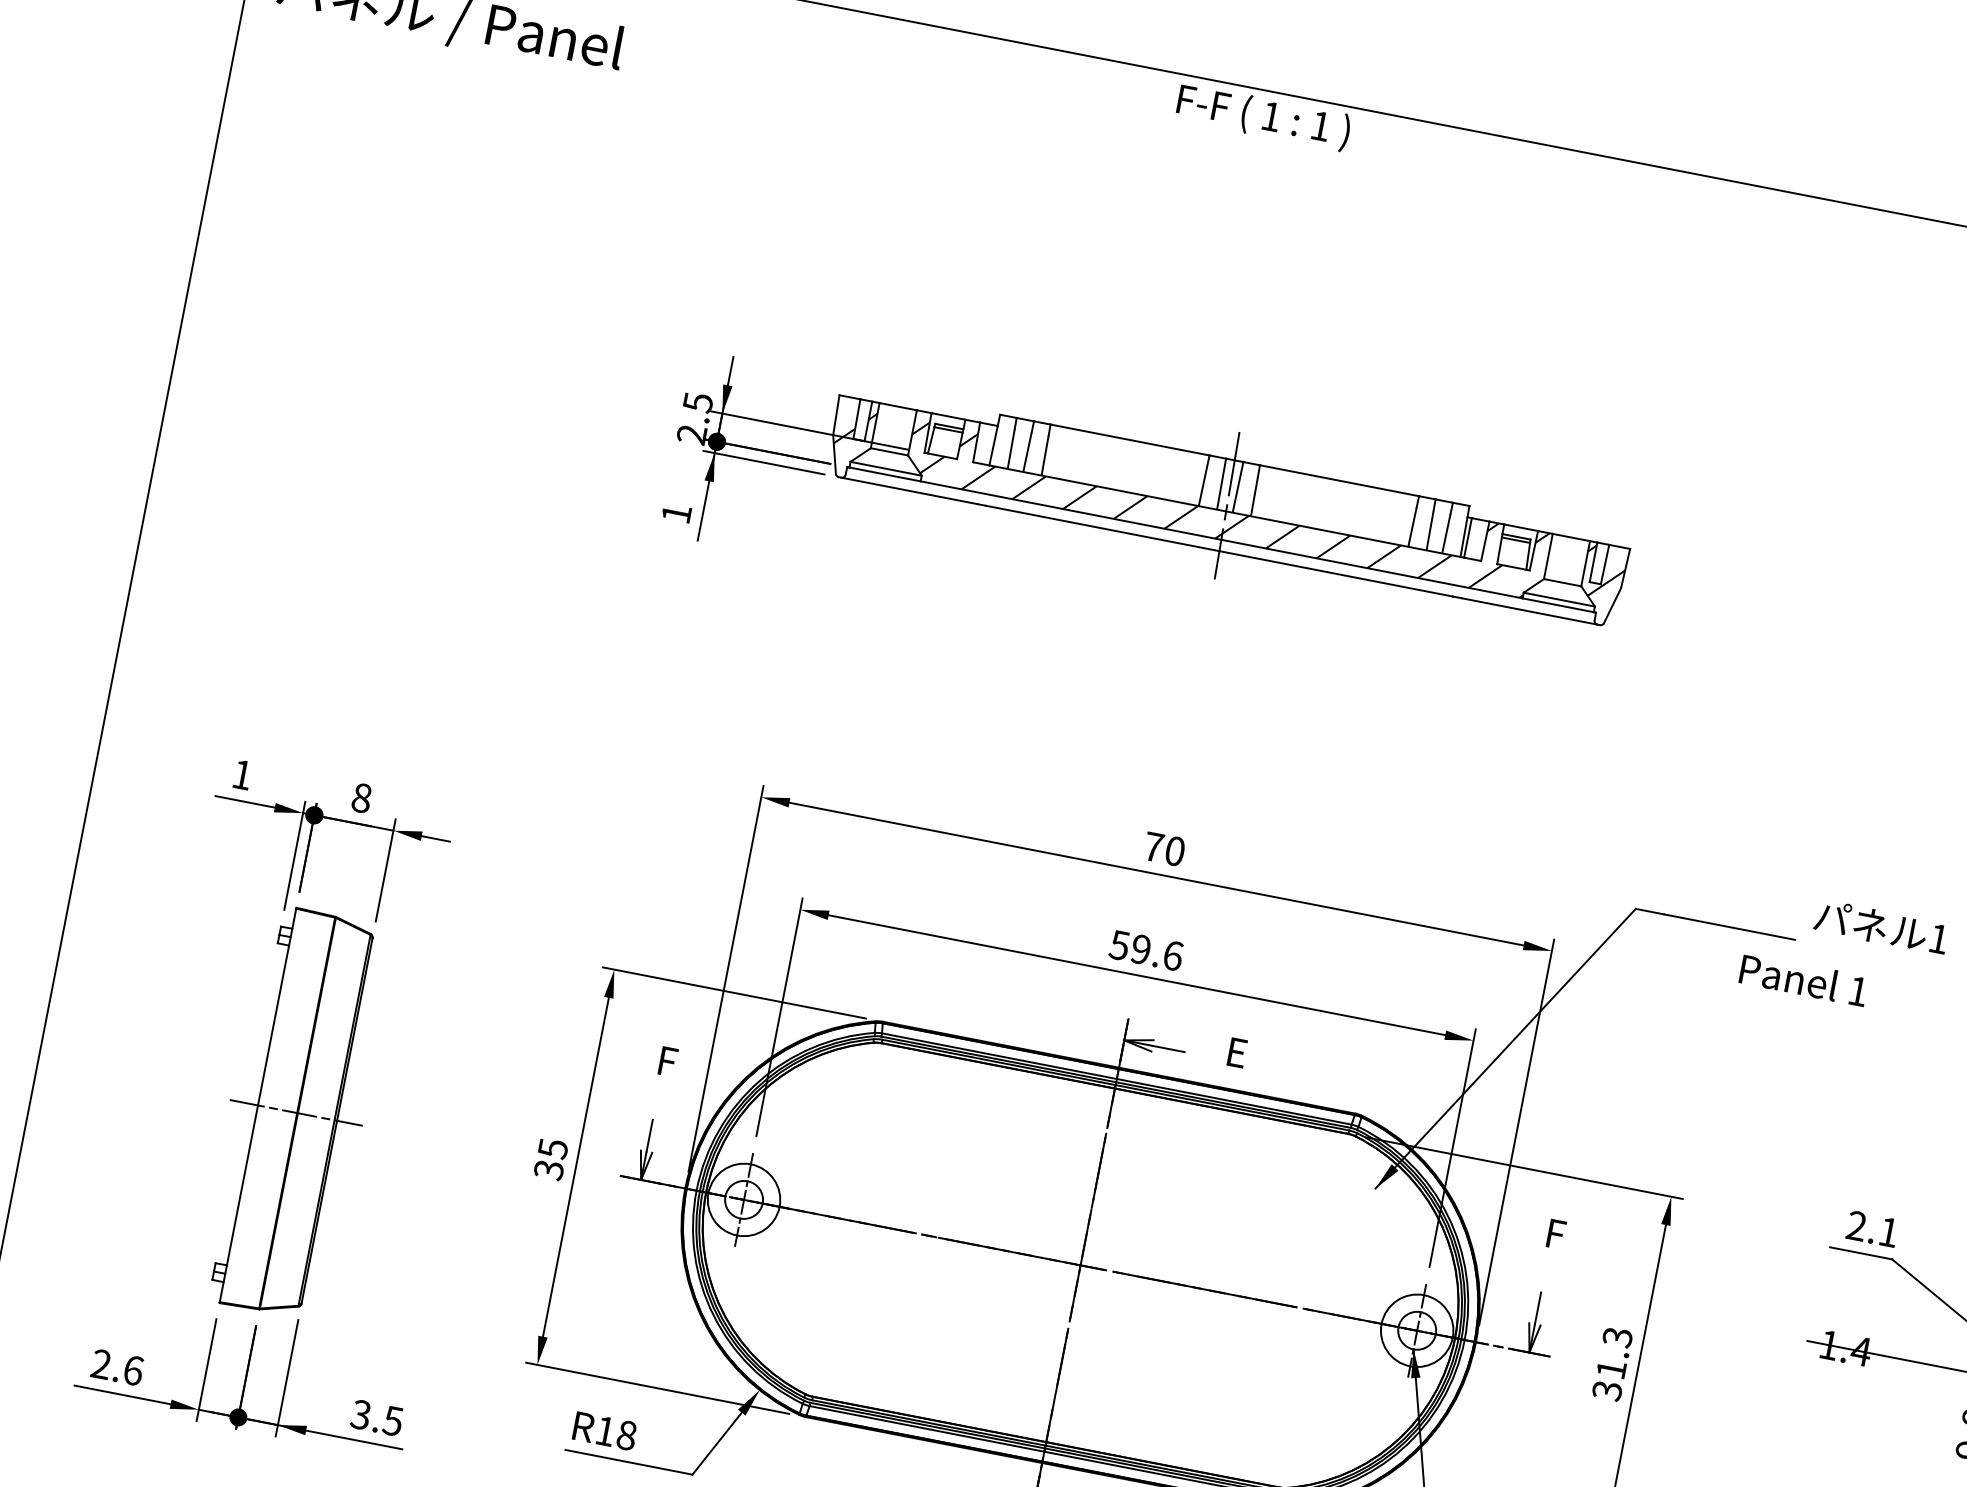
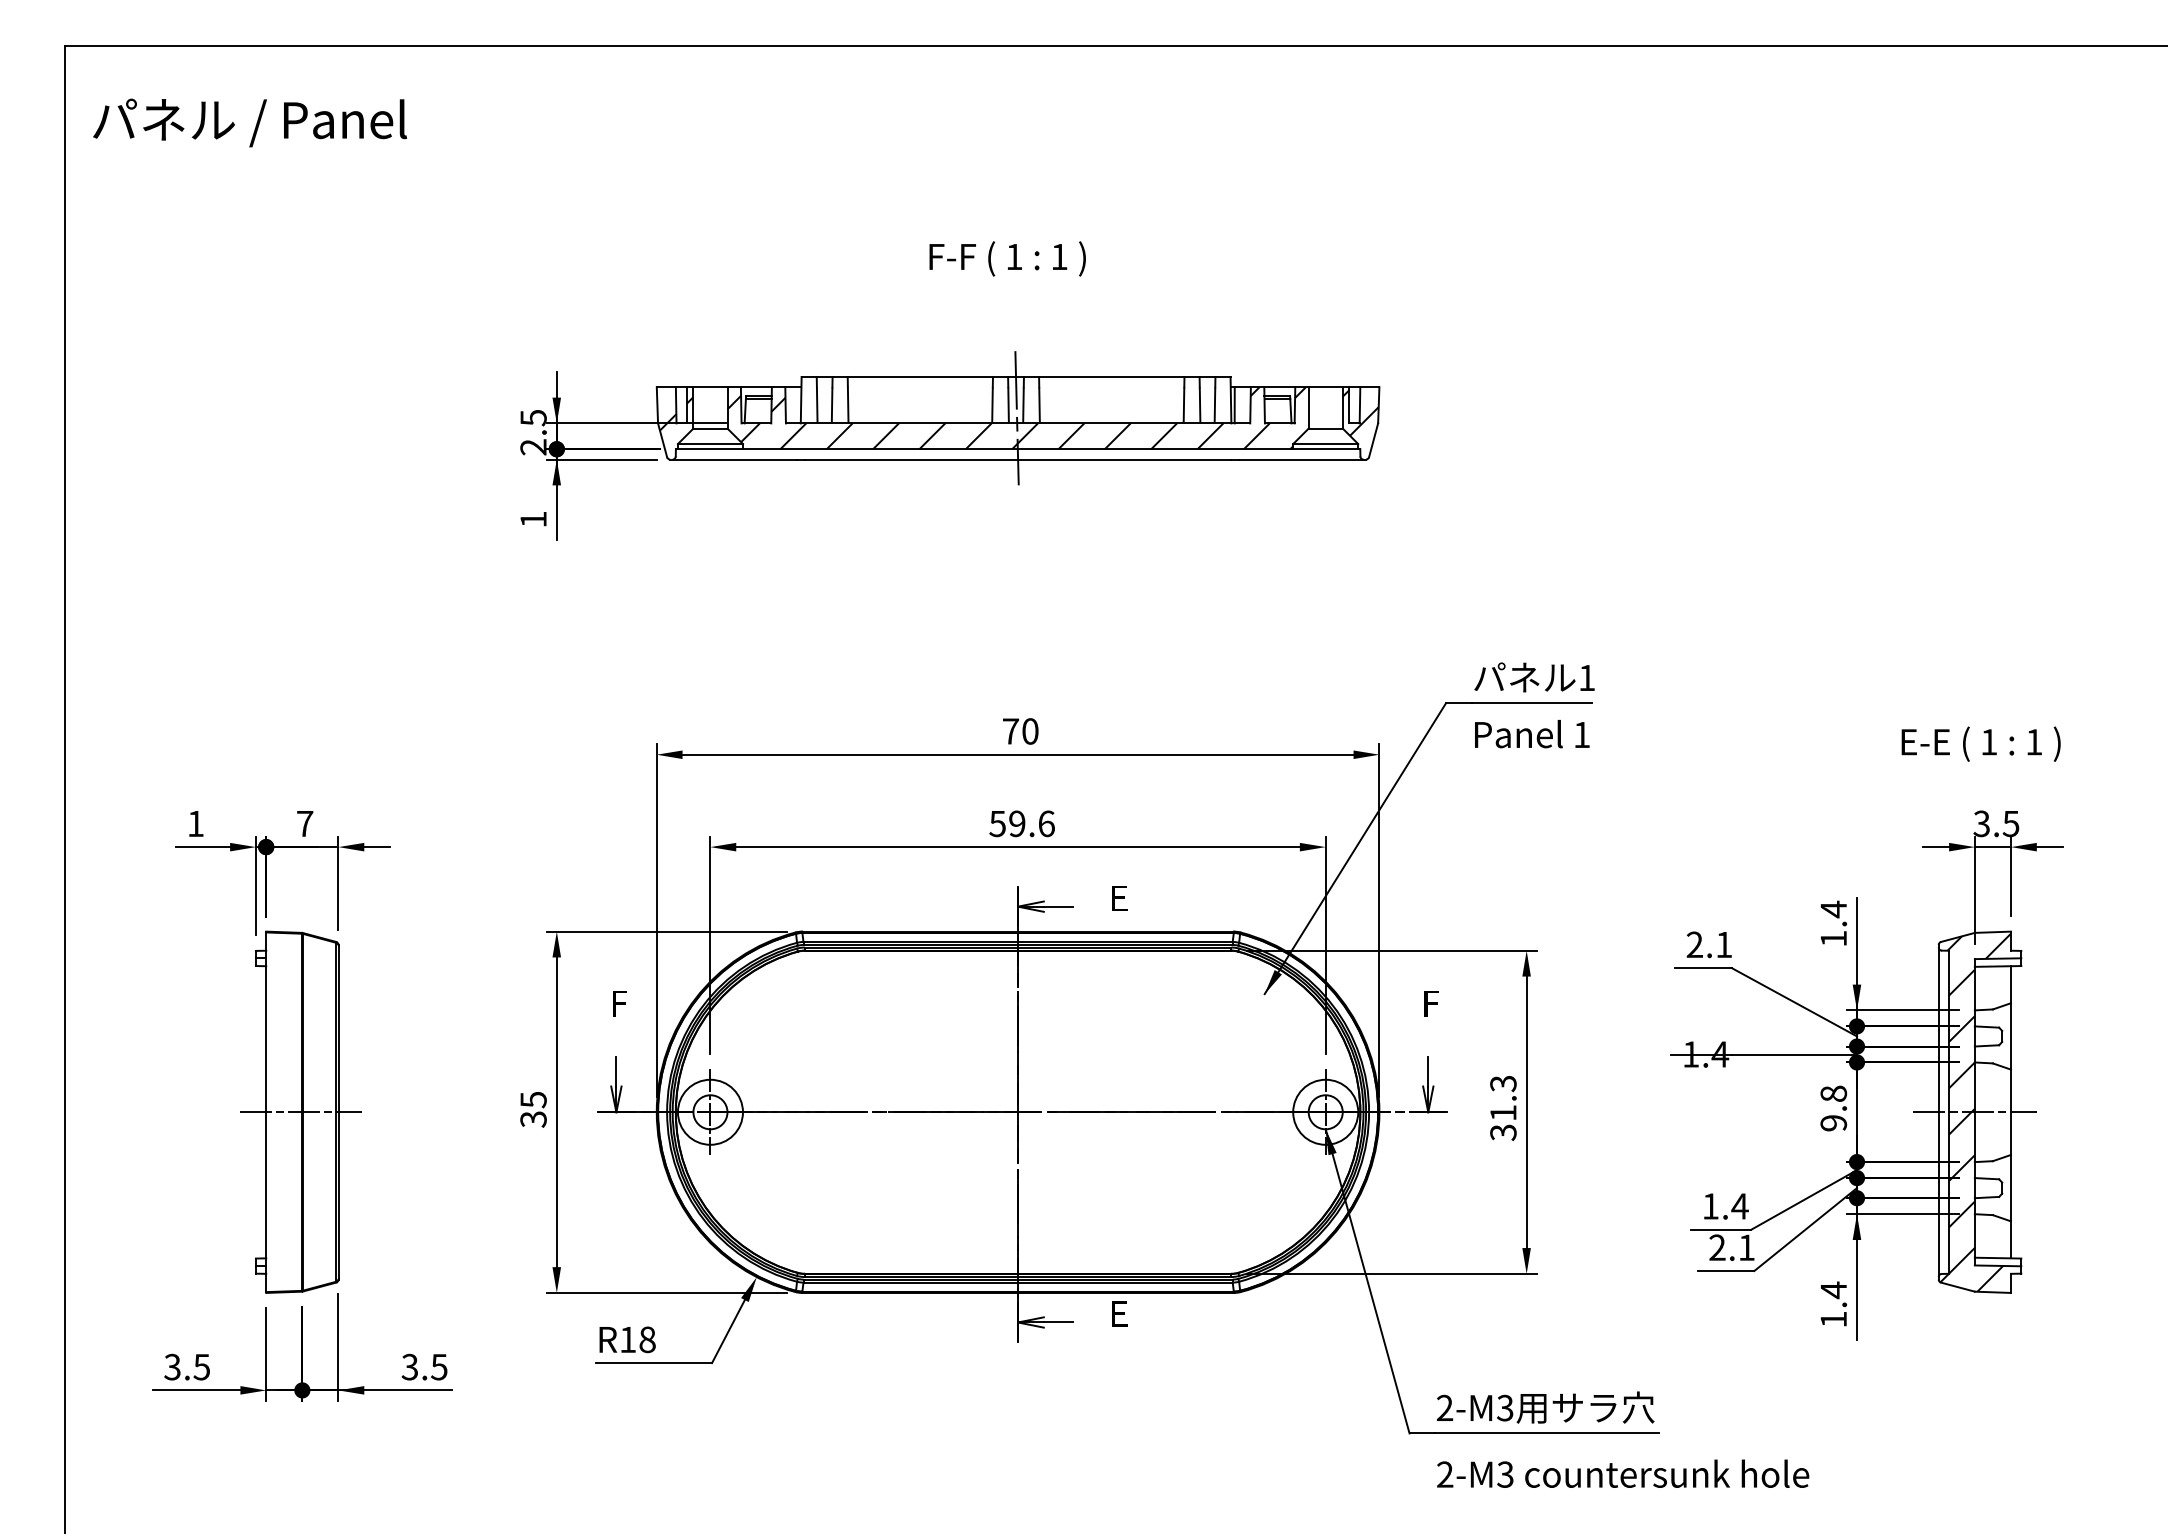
text: (1263, 116) -> (1007, 258), moved
text: (362, 797) -> (305, 823), 8 -> 7
text: (1881, 927) -> (1534, 677), moved
text: (1804, 980) -> (1532, 734), moved
text: (117, 1366) -> (187, 1366), 2.6 -> 3.5

